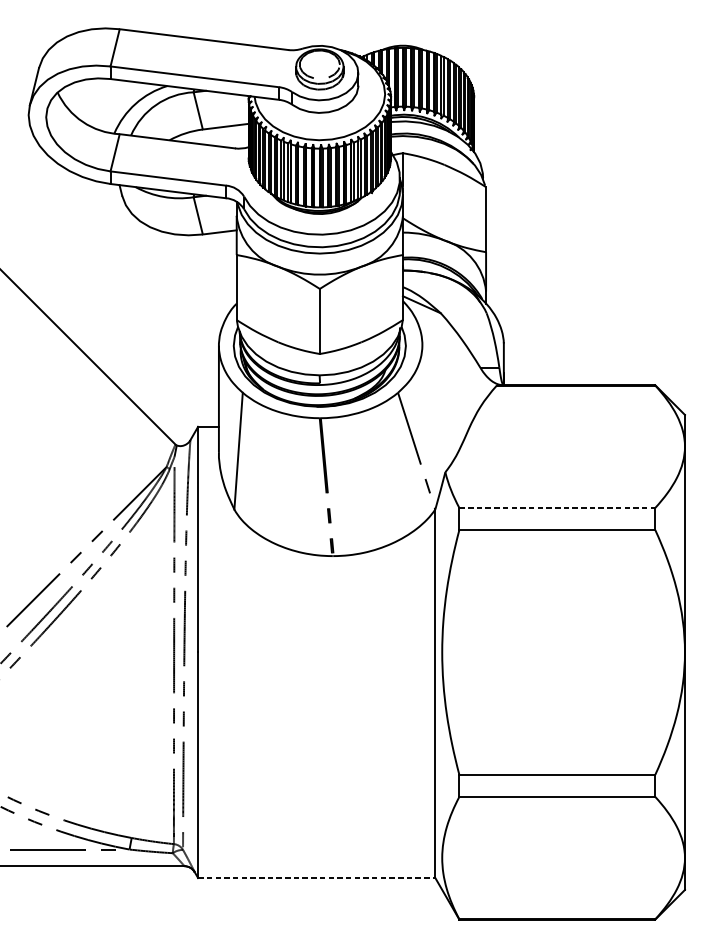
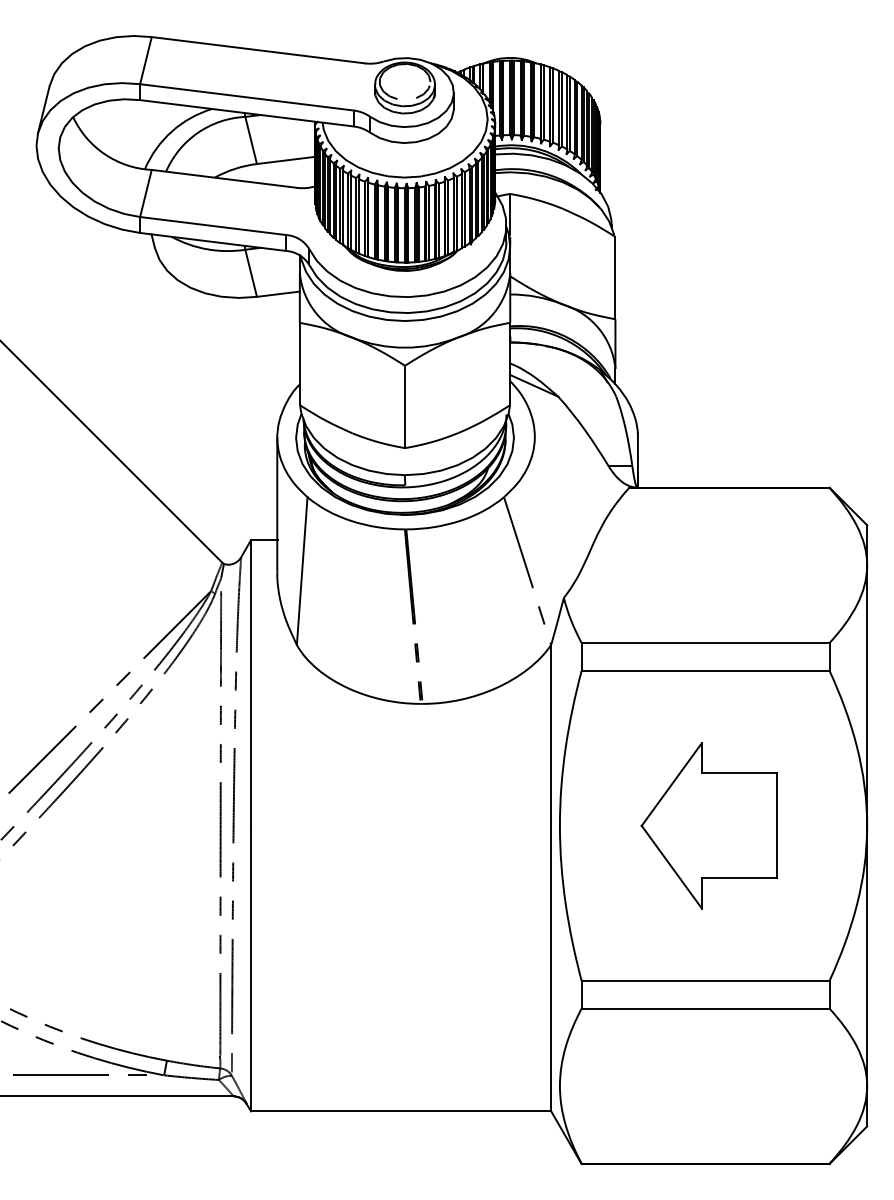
line: (557, 507) -> (705, 642), dashed -> solid
part: (559, 652) -> (708, 825), added
line: (317, 878) -> (401, 1111), dashed -> solid

